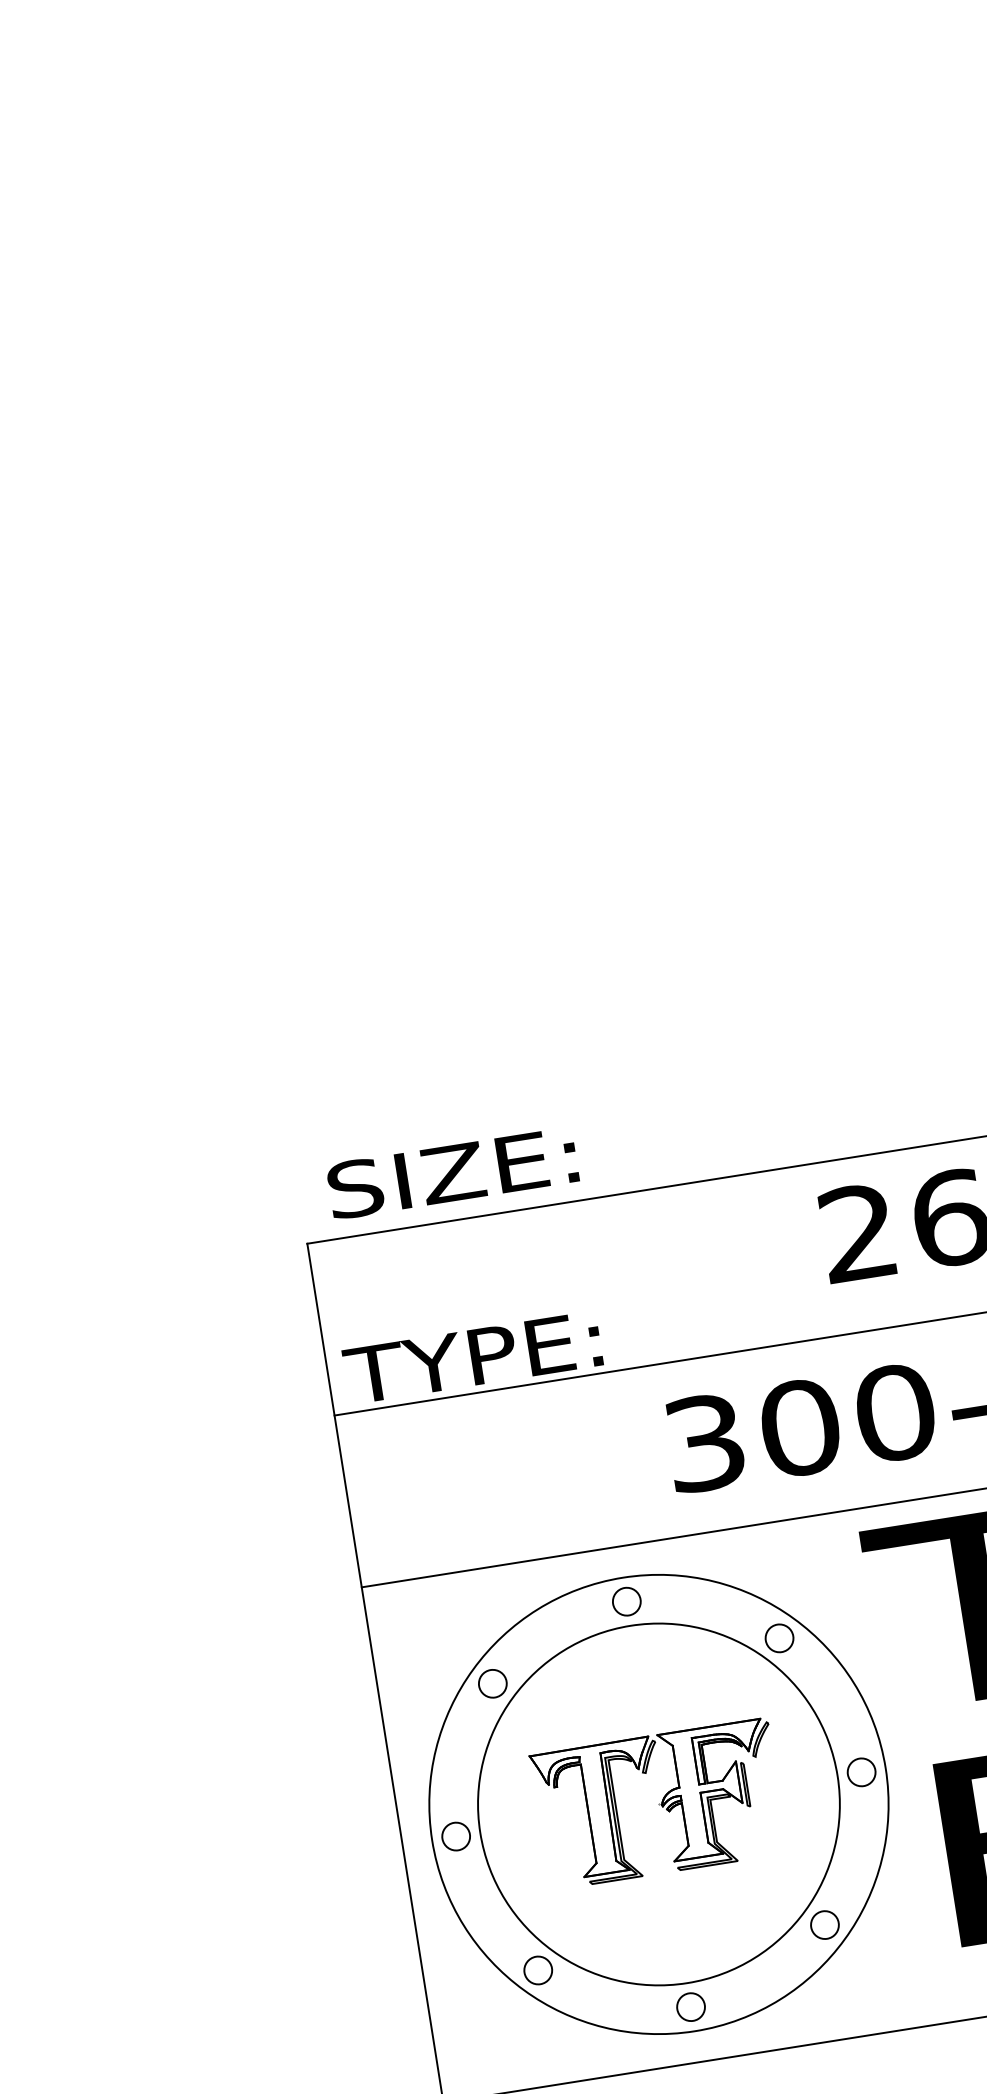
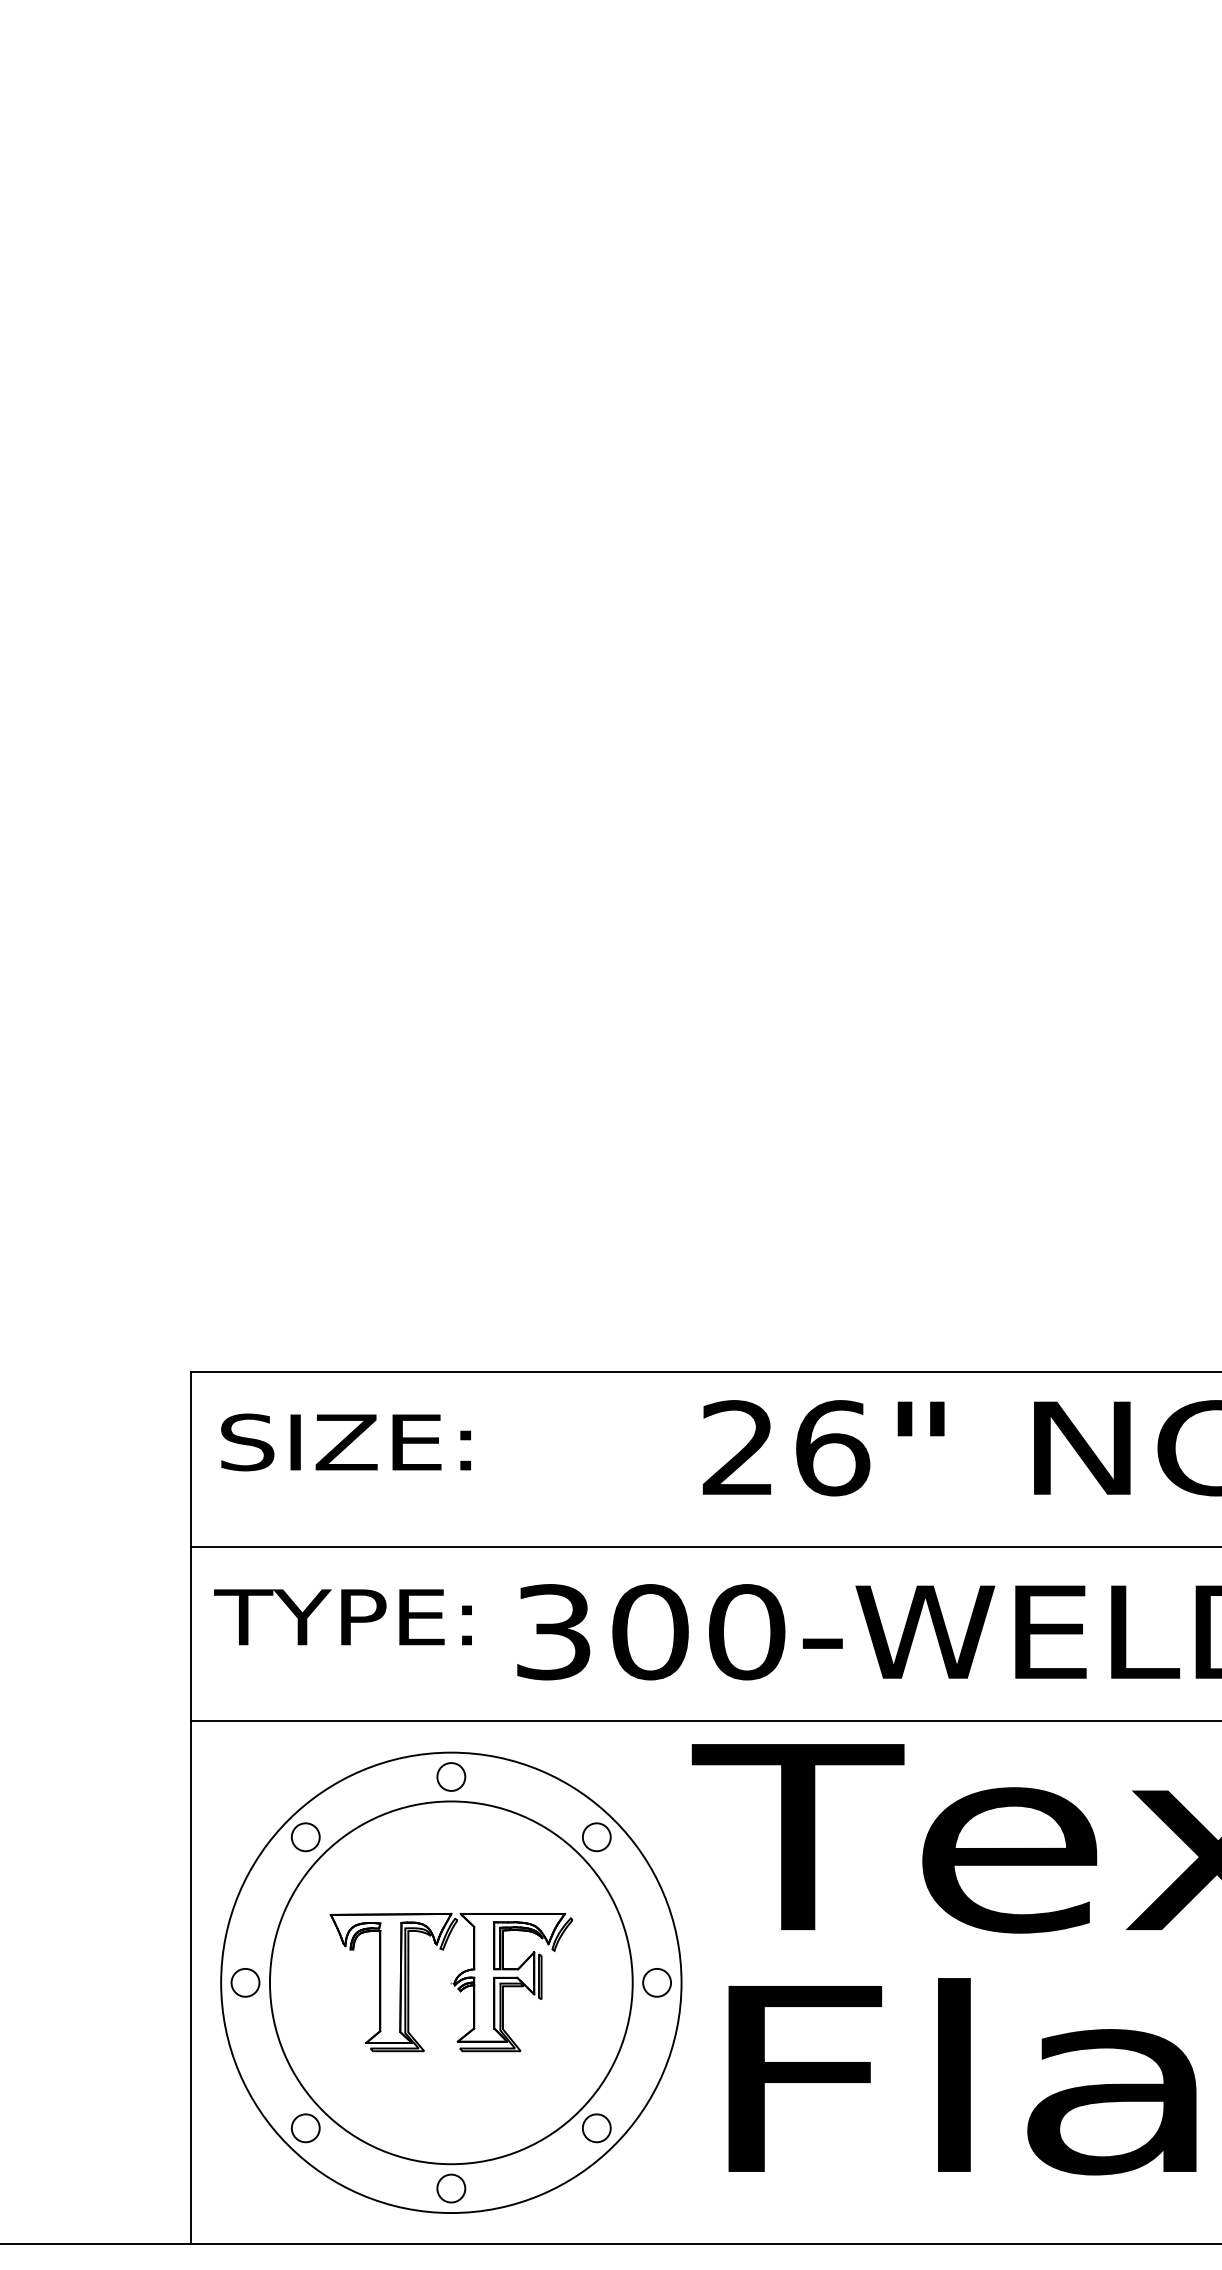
text: (452, 1173) -> (345, 1442), moved
text: (472, 1358) -> (342, 1617), moved

